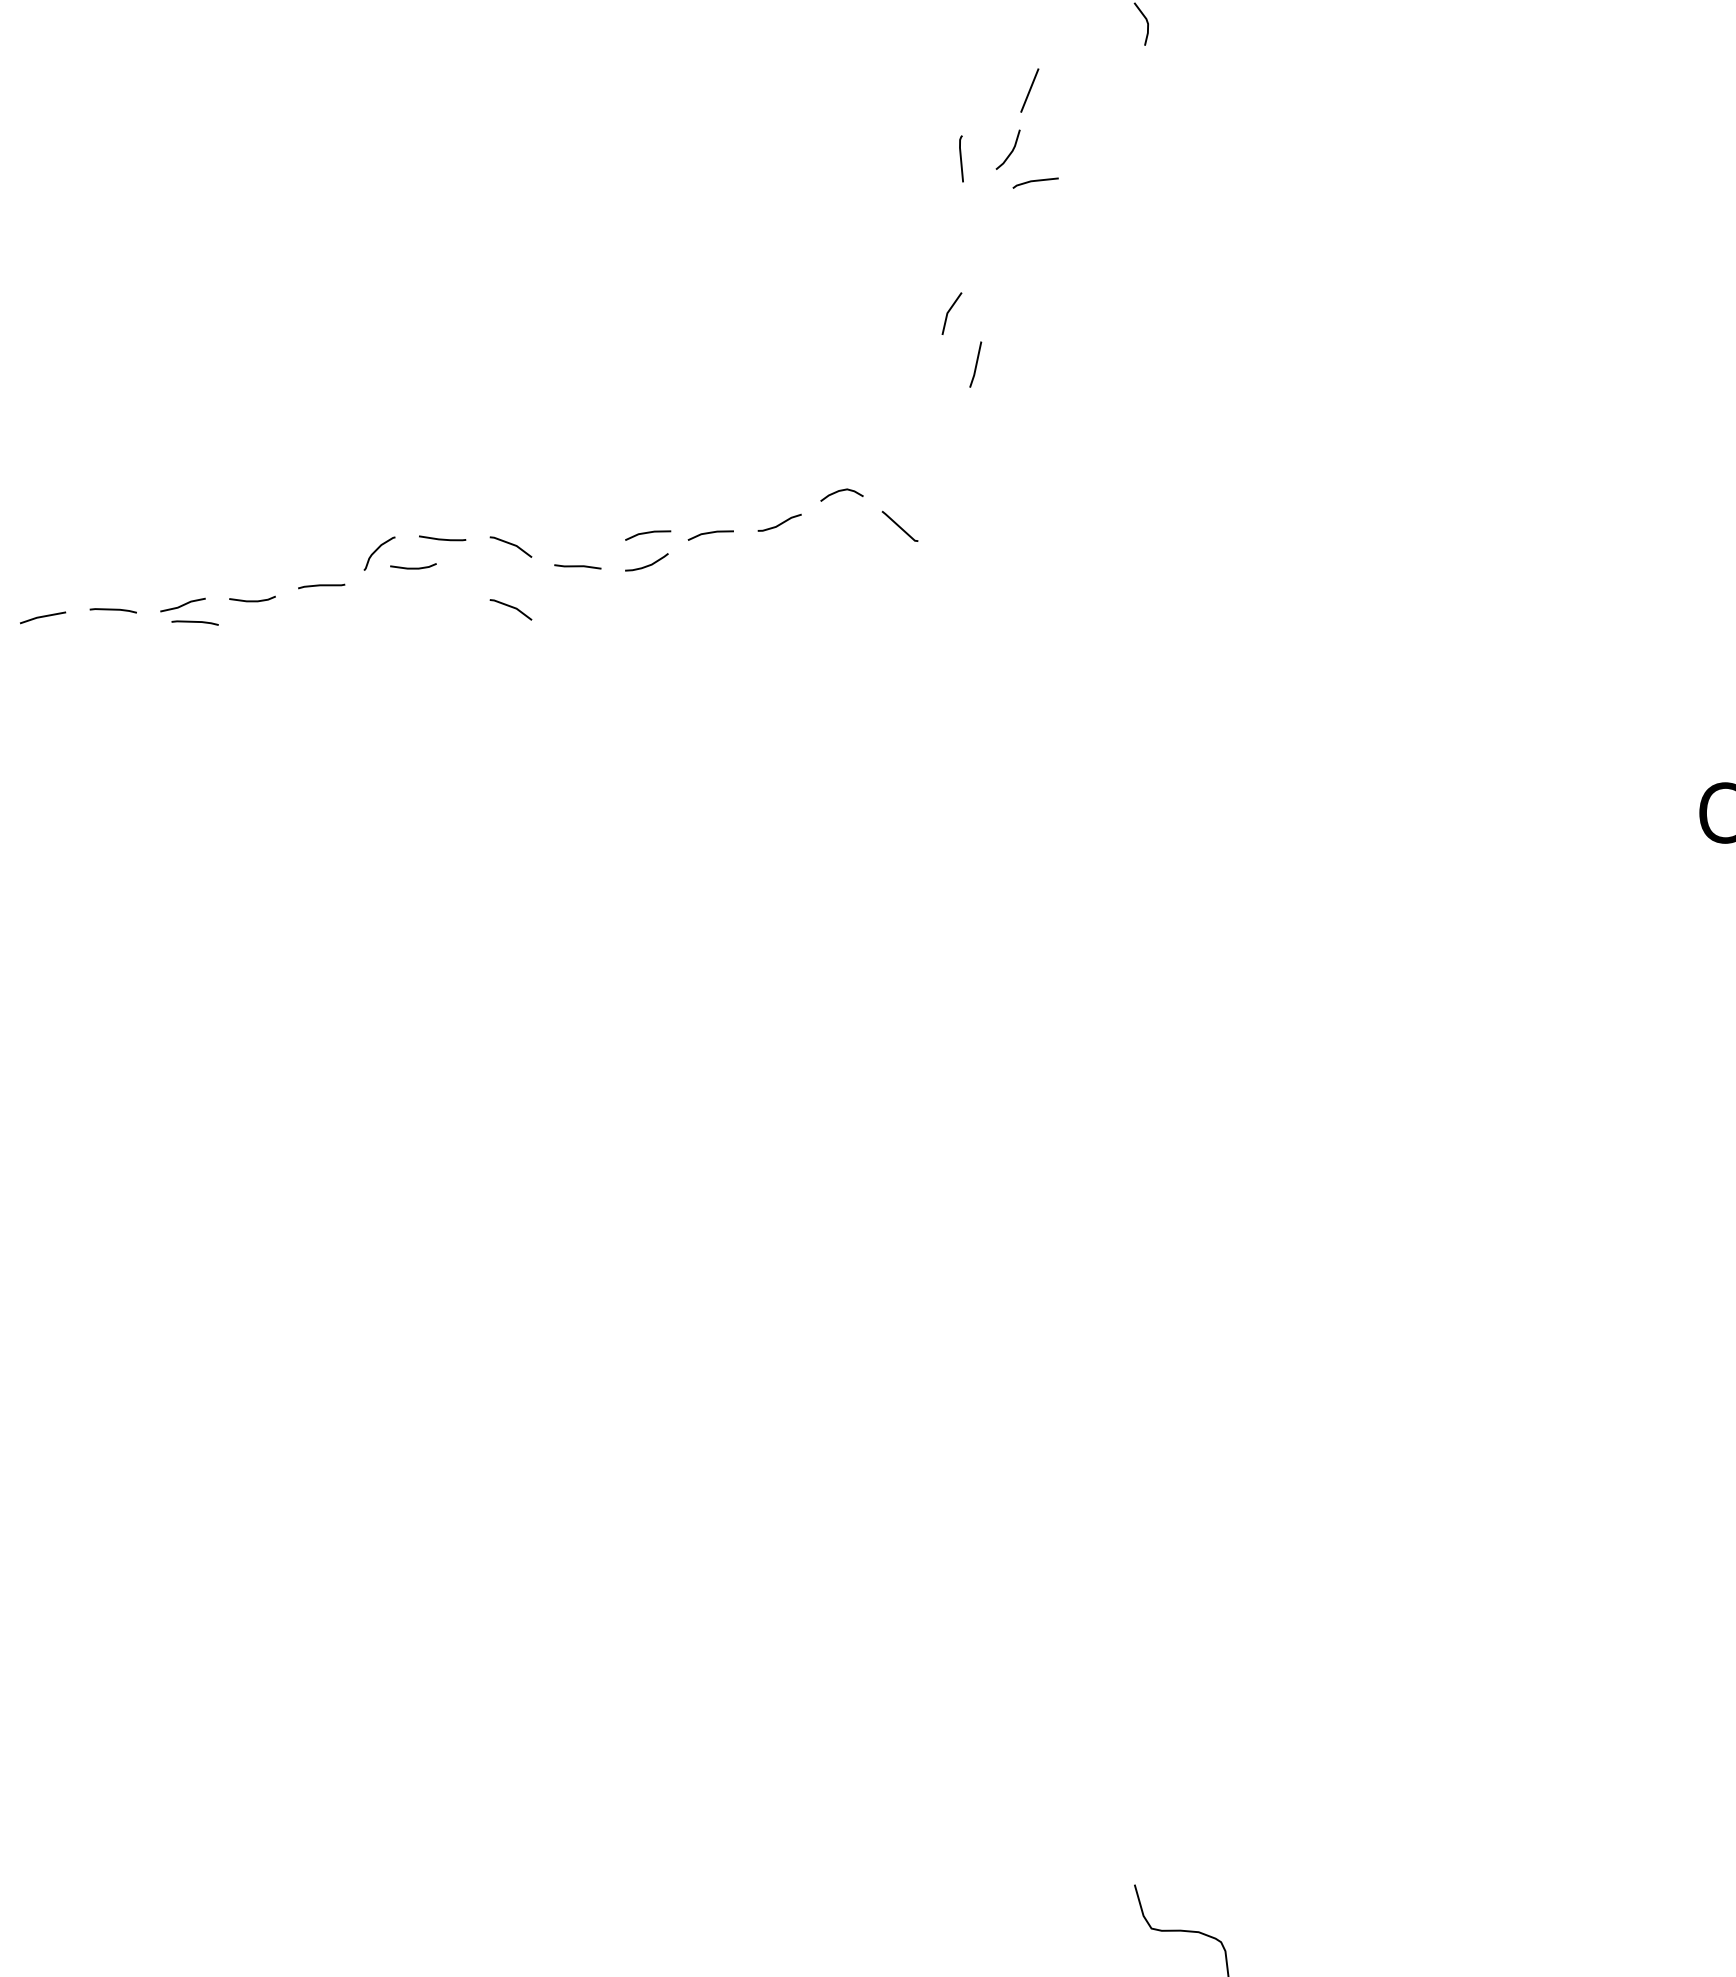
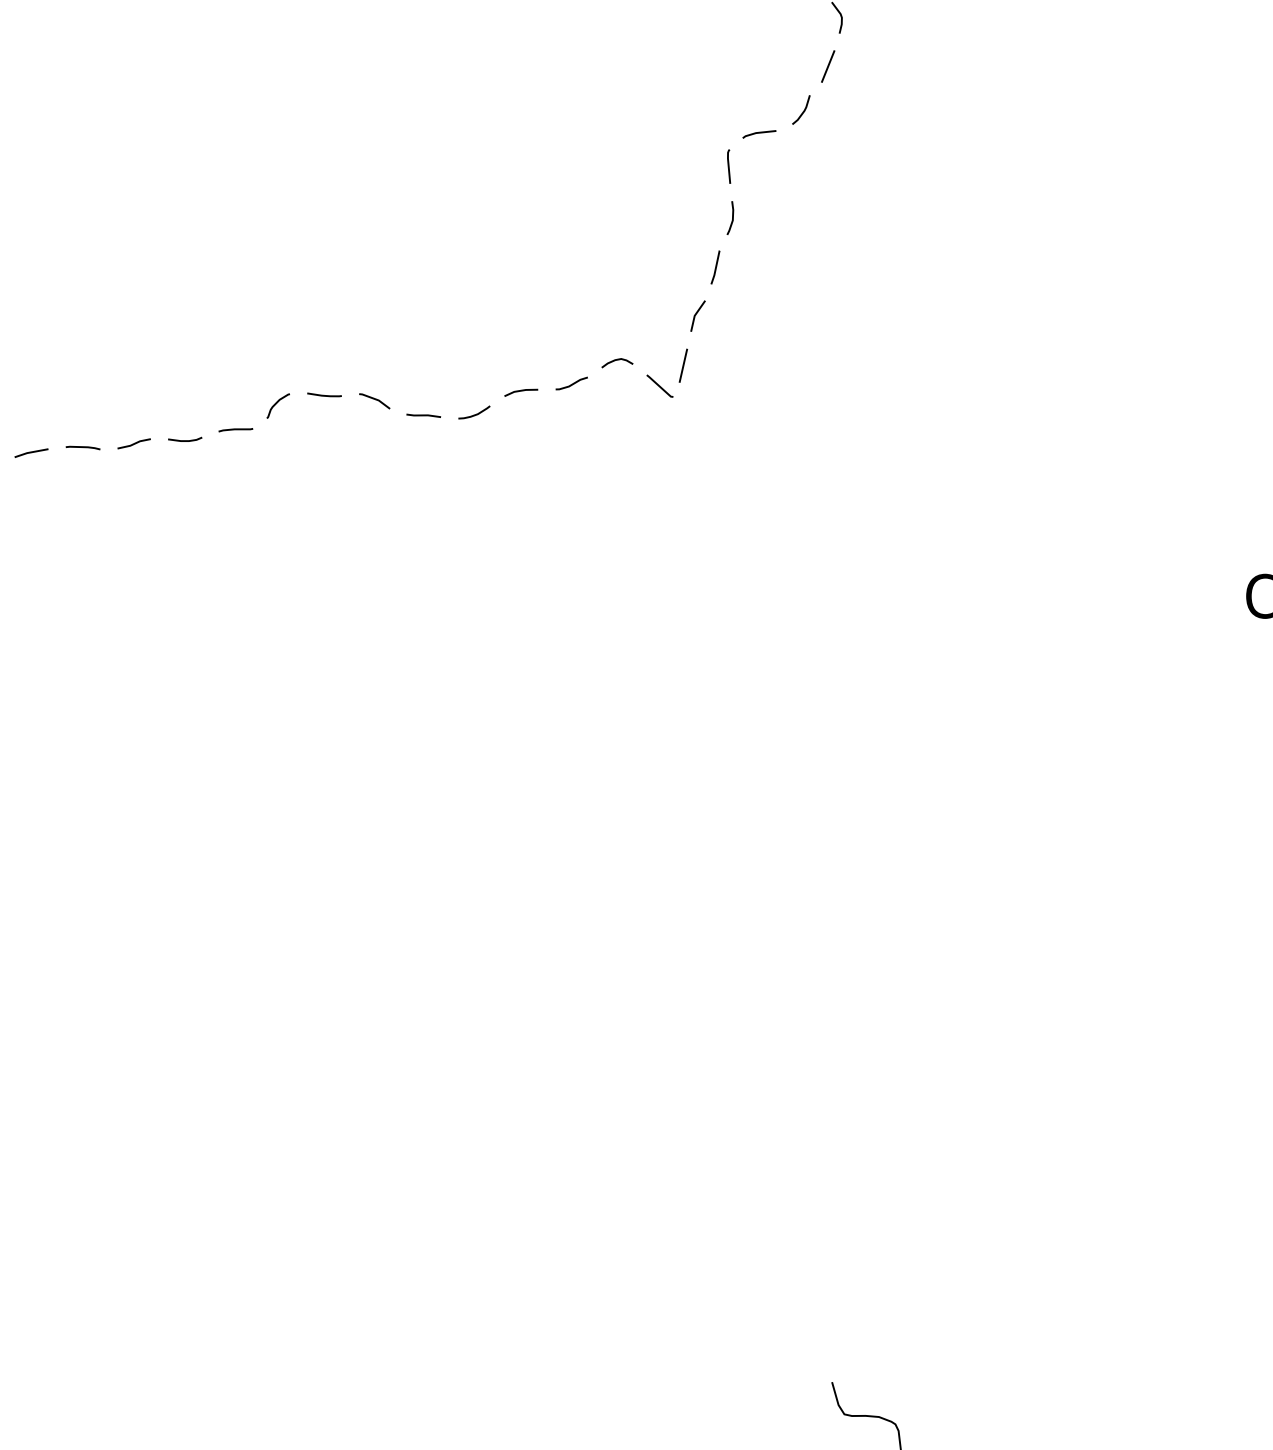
line: (1030, 90) -> (828, 66), moved
line: (1011, 150) -> (803, 110), moved
line: (962, 158) -> (729, 166), moved
line: (998, 296) -> (732, 217), added
line: (949, 312) -> (696, 315), moved
line: (930, 498) -> (682, 365), added
line: (648, 533) -> (475, 391), removed
line: (413, 567) -> (303, 416), removed
line: (512, 608) -> (375, 446), removed
line: (194, 622) -> (142, 456), removed

